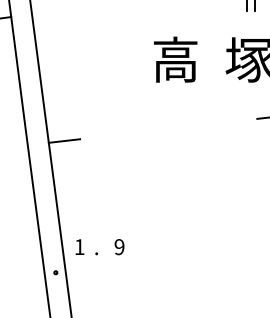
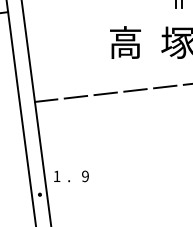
line: (230, 121) -> (164, 86), added
line: (189, 126) -> (135, 90), added
line: (147, 131) -> (105, 93), added
line: (105, 136) -> (75, 97), added

